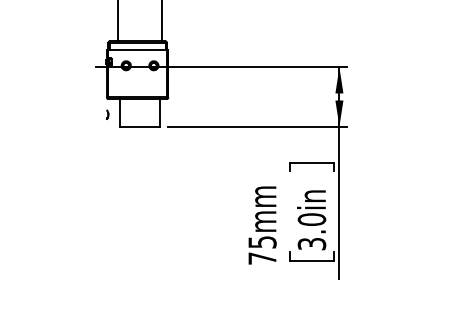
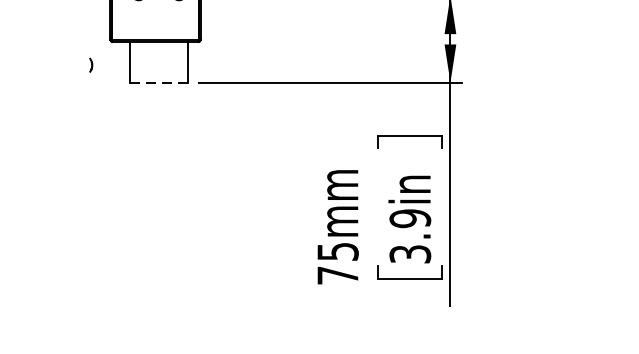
part: (107, 114) -> (90, 64), moved
line: (140, 126) -> (159, 82), solid -> dashed
text: (312, 219) -> (411, 218), 3.0in -> 3.9in

